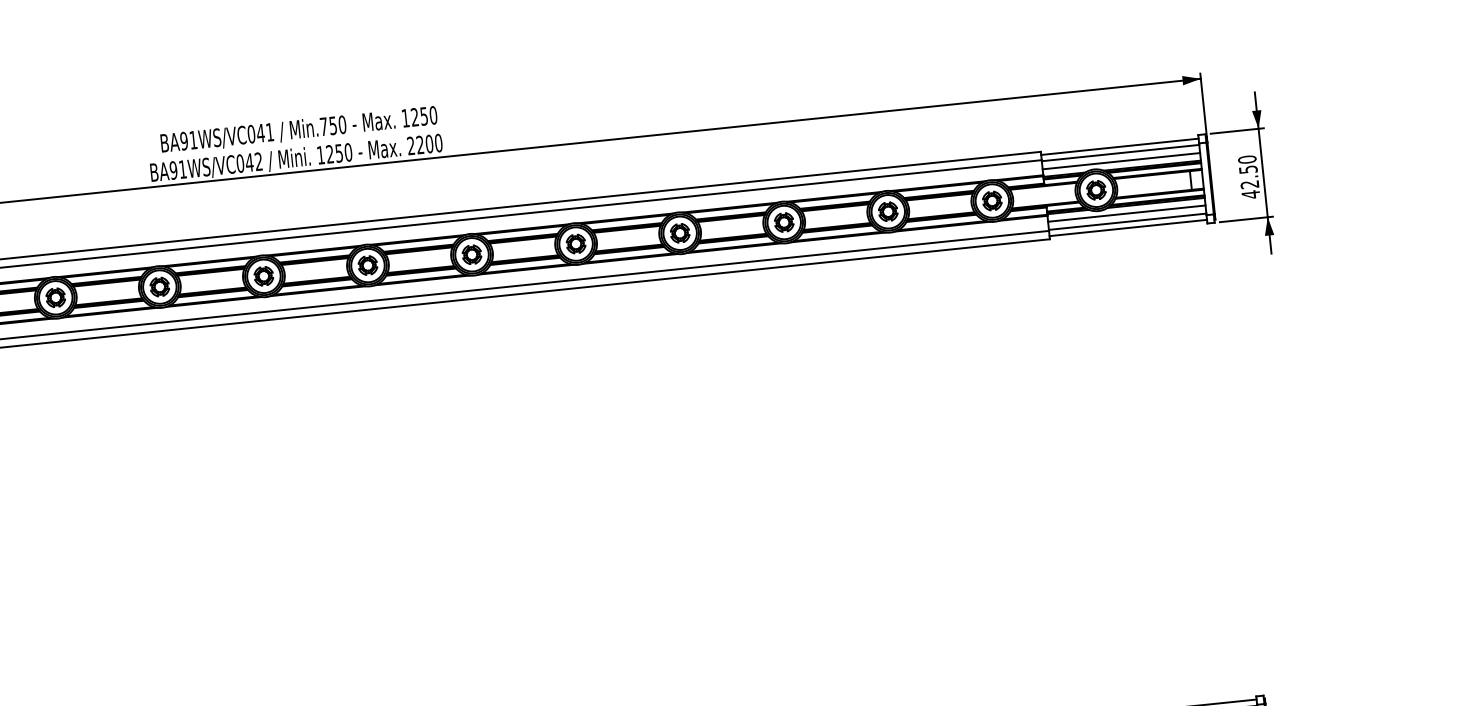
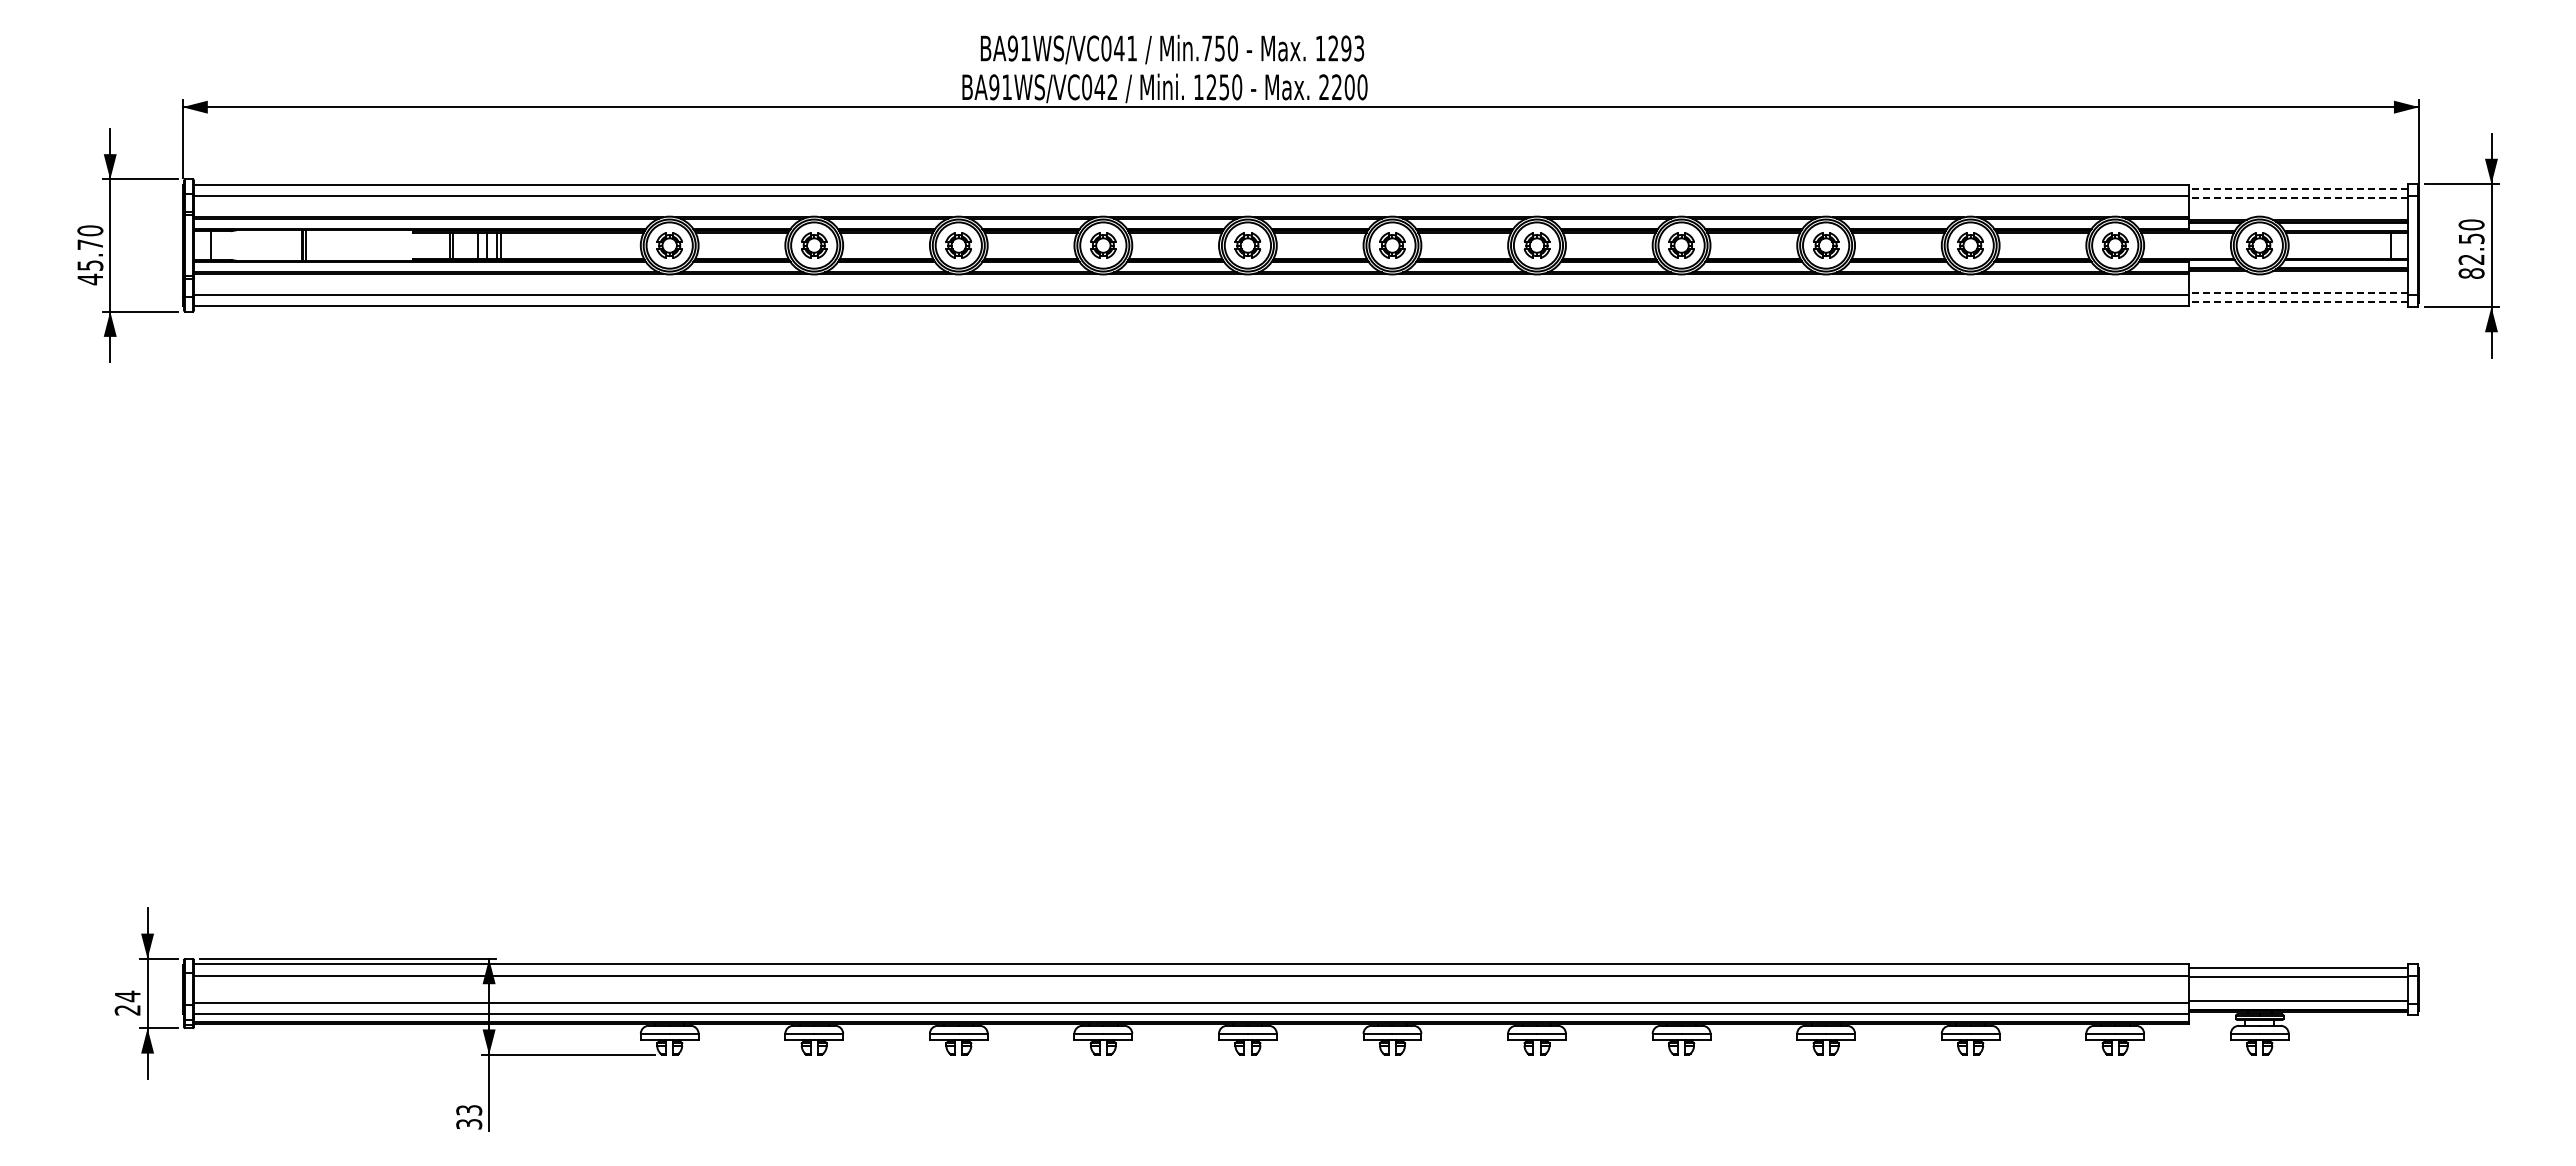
text: (428, 115) -> (1352, 48), 1250 -> 1293
line: (1119, 147) -> (2297, 189), solid -> dashed
line: (1119, 152) -> (2297, 197), solid -> dashed
line: (1120, 161) -> (2297, 209), removed
text: (1250, 194) -> (2471, 273), 42.50 -> 82.50
line: (1126, 213) -> (2297, 281), removed
line: (1127, 221) -> (2297, 293), solid -> dashed
line: (1127, 227) -> (2297, 301), solid -> dashed

